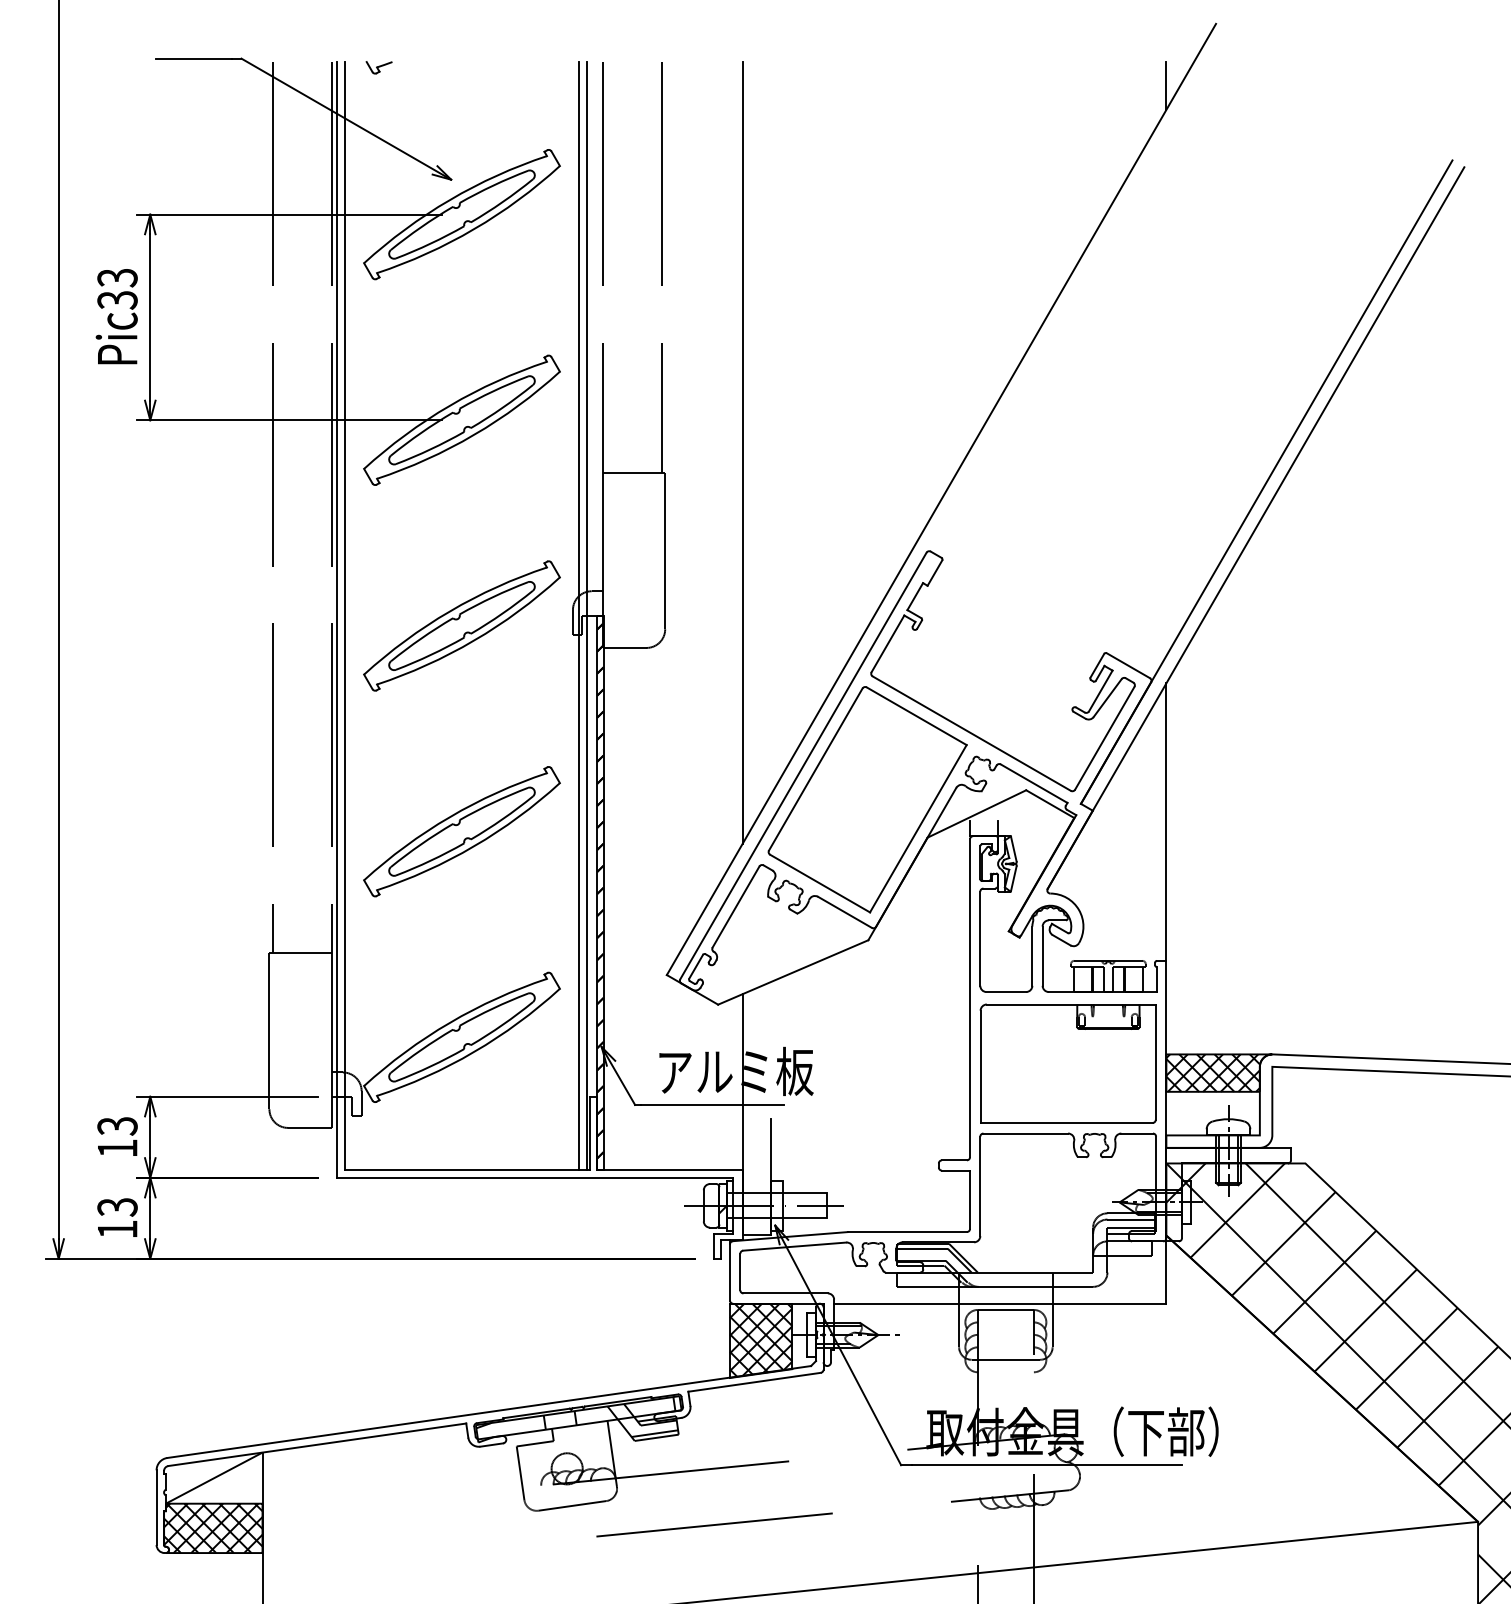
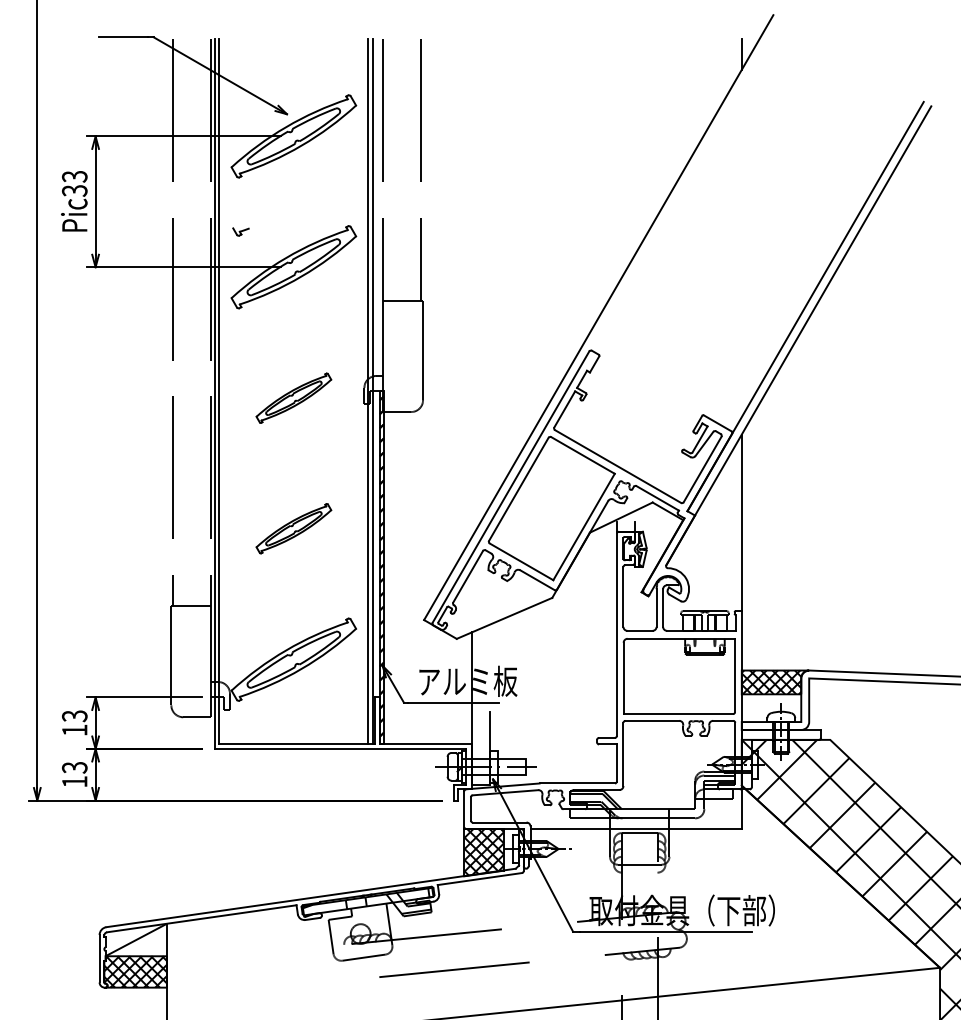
part: (378, 66) -> (240, 231), moved
line: (742, 452) -> (472, 287), removed
part: (461, 626) -> (293, 398), size x0.6
part: (461, 831) -> (293, 528), size x0.6

